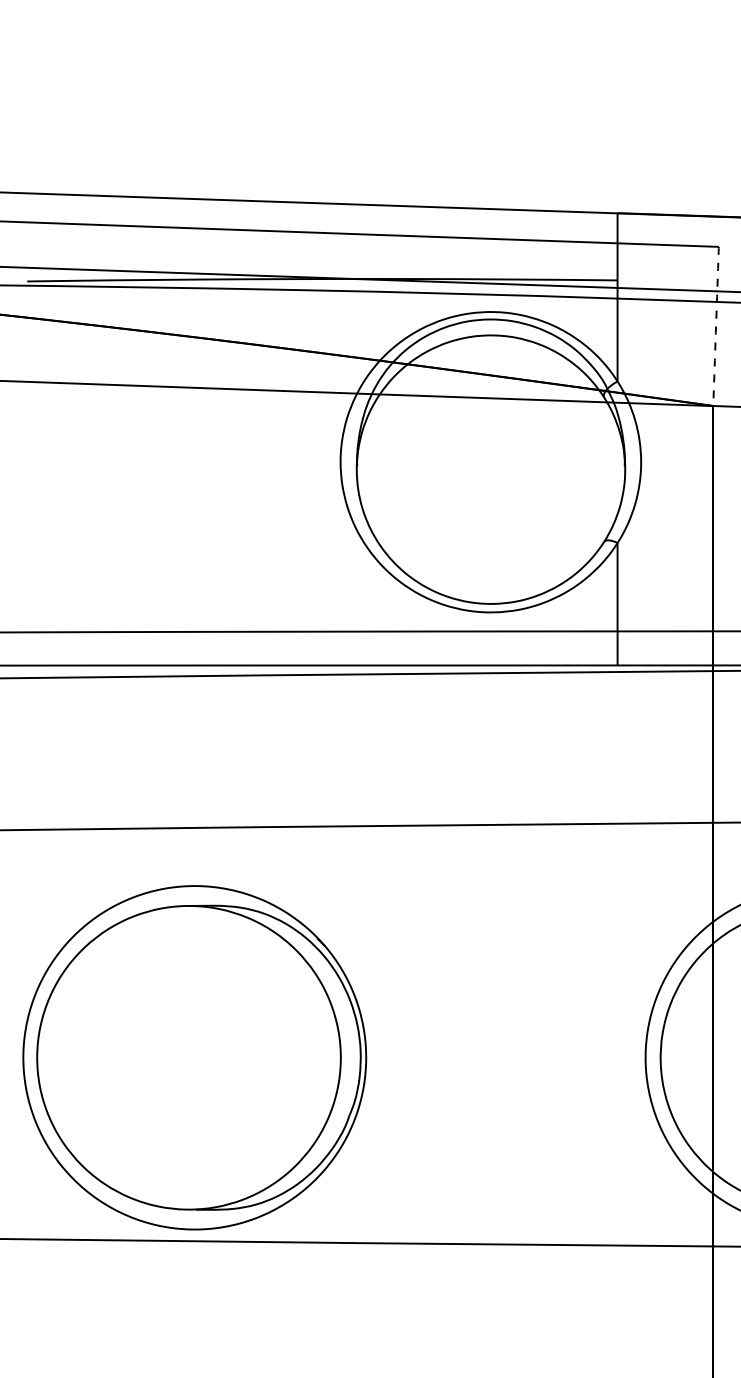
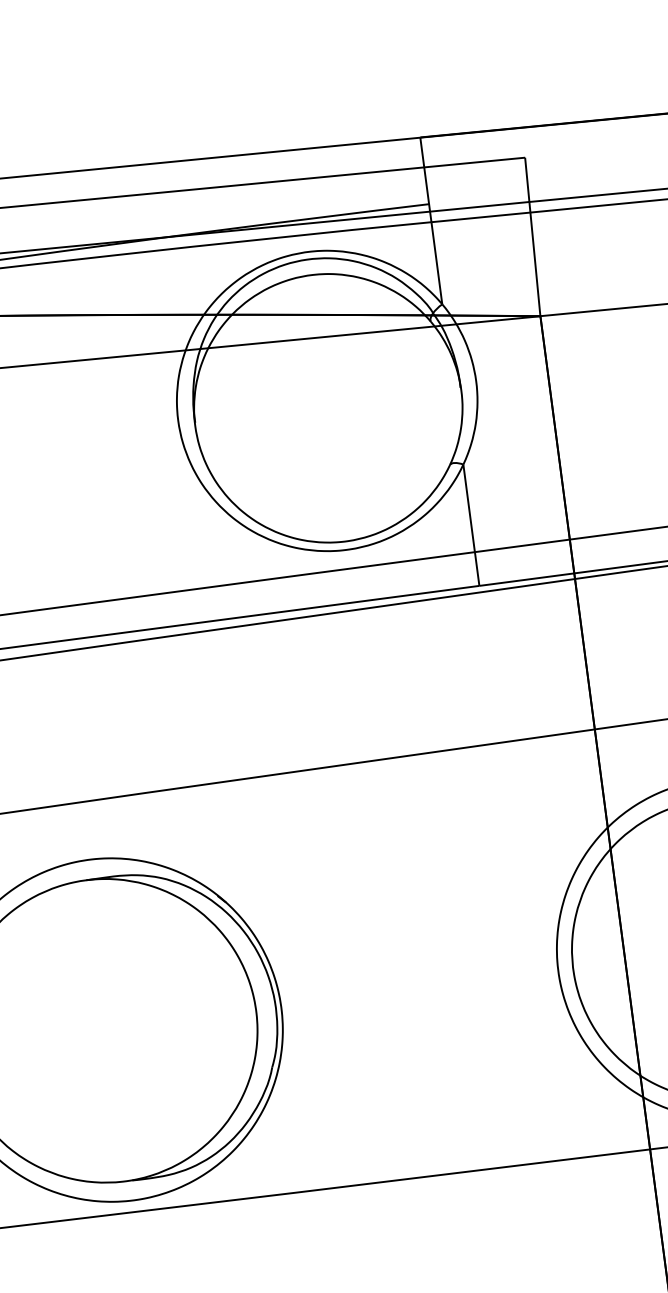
arc: (716, 322) -> (532, 232), dashed -> solid

